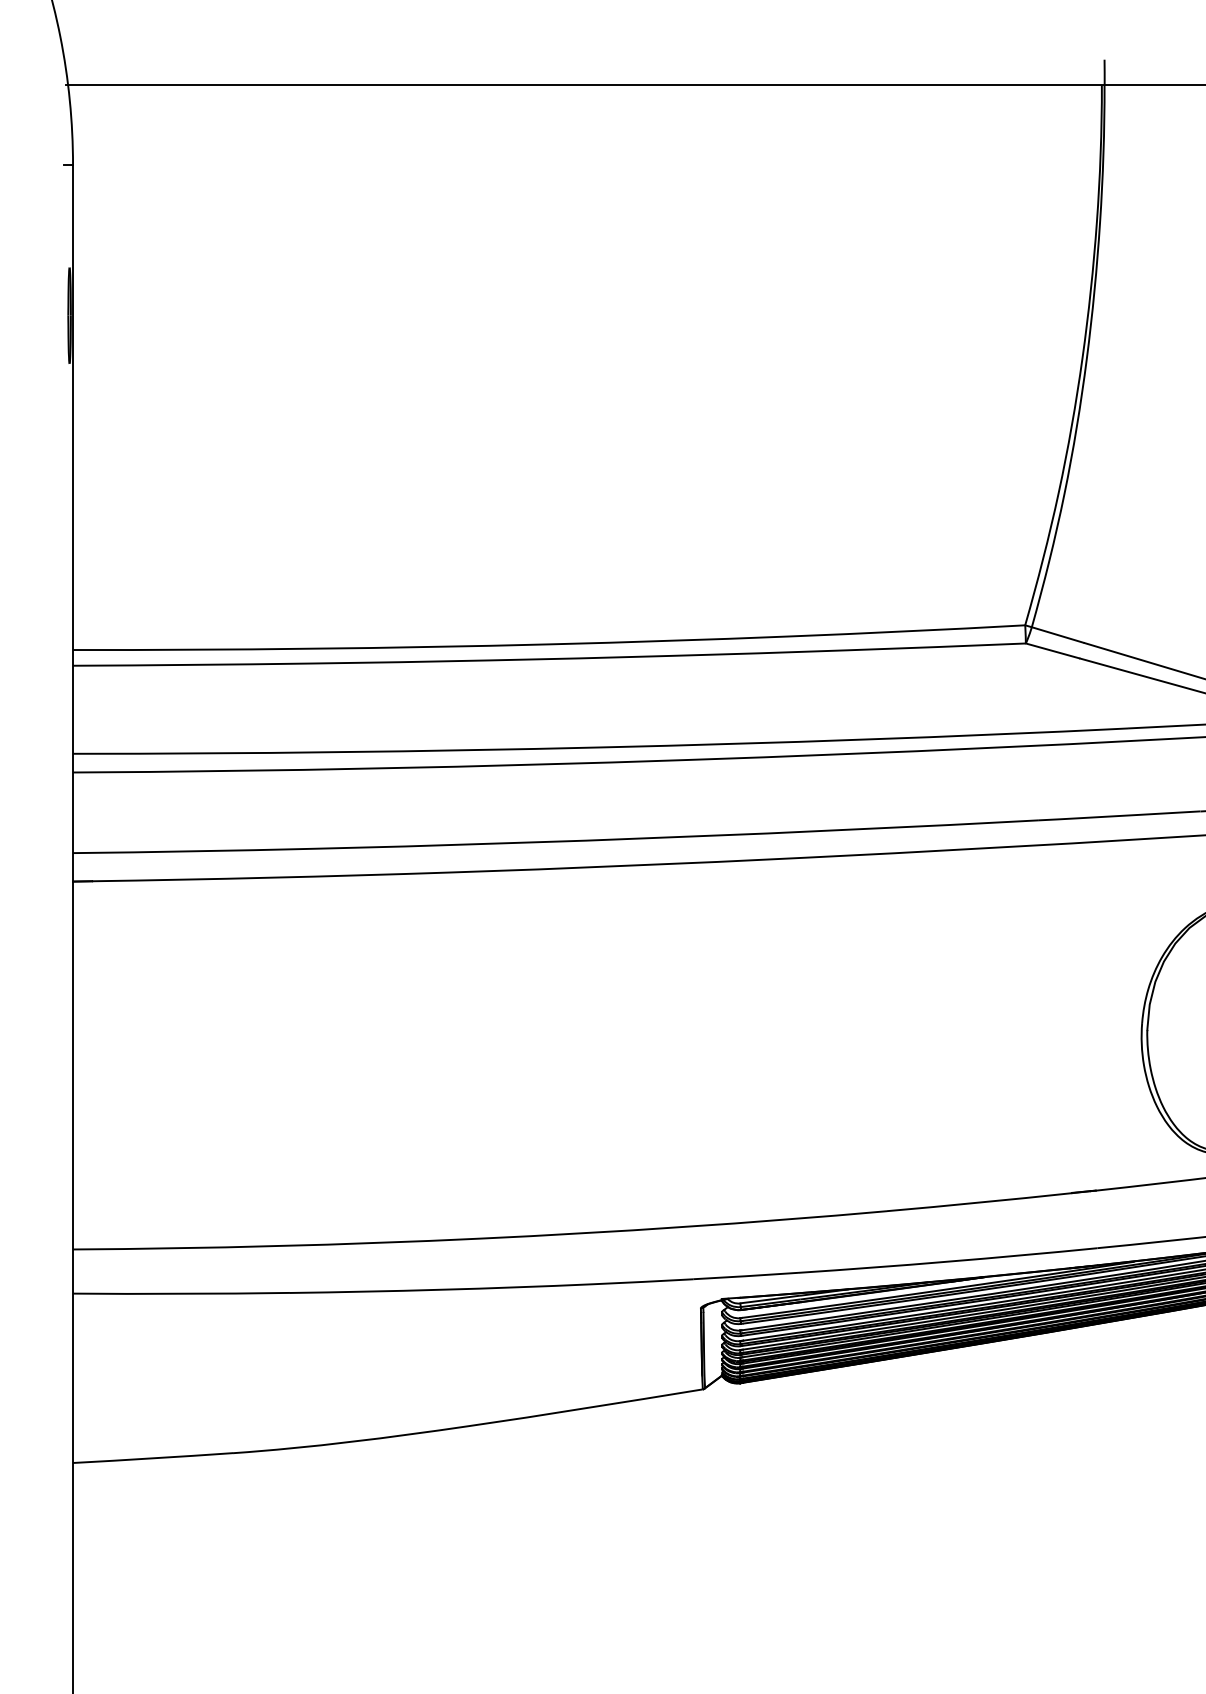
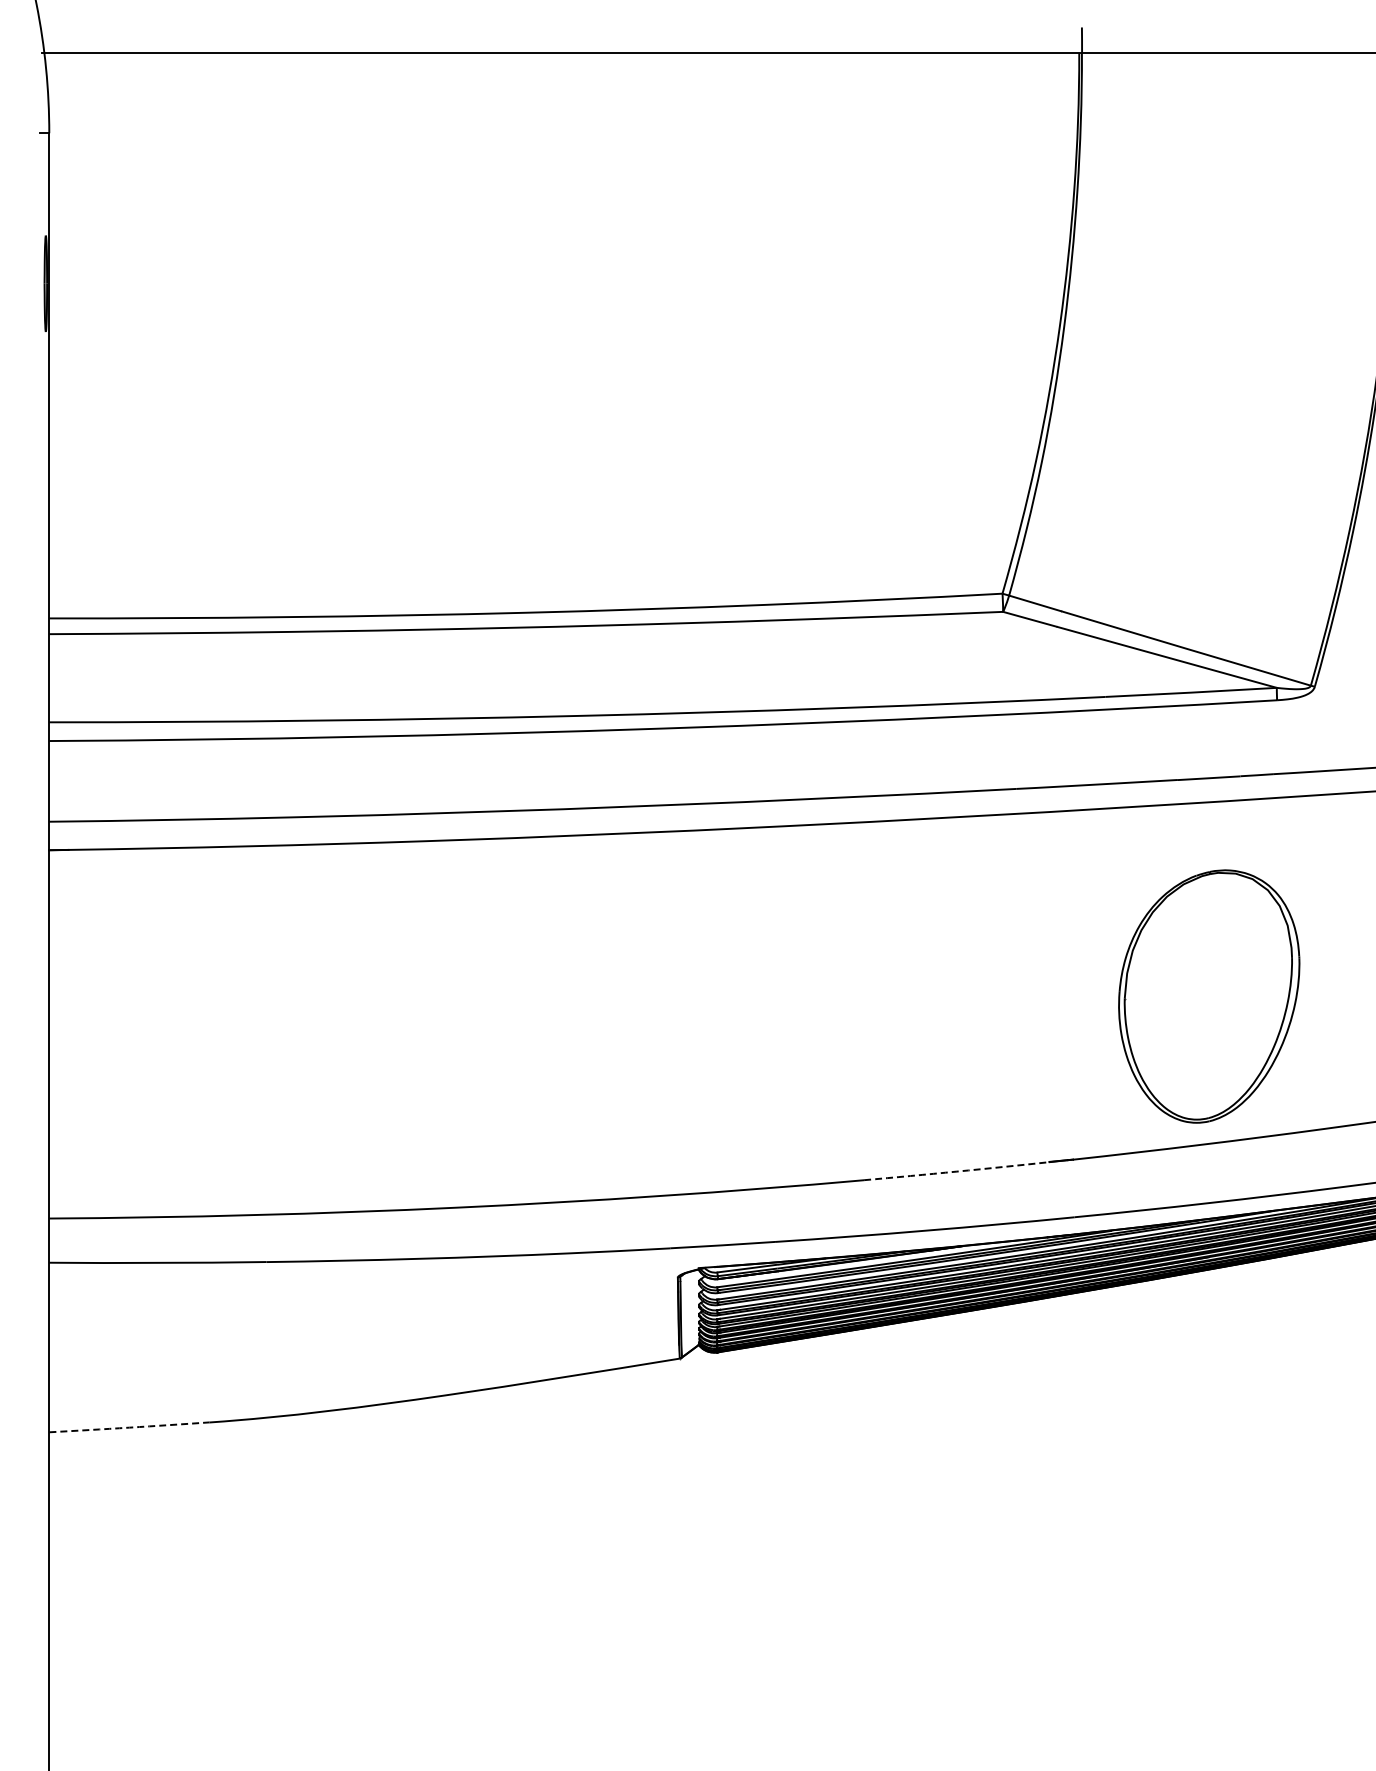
arc: (979, 1202) -> (956, 1171), solid -> dashed
arc: (153, 1458) -> (129, 1427), solid -> dashed

